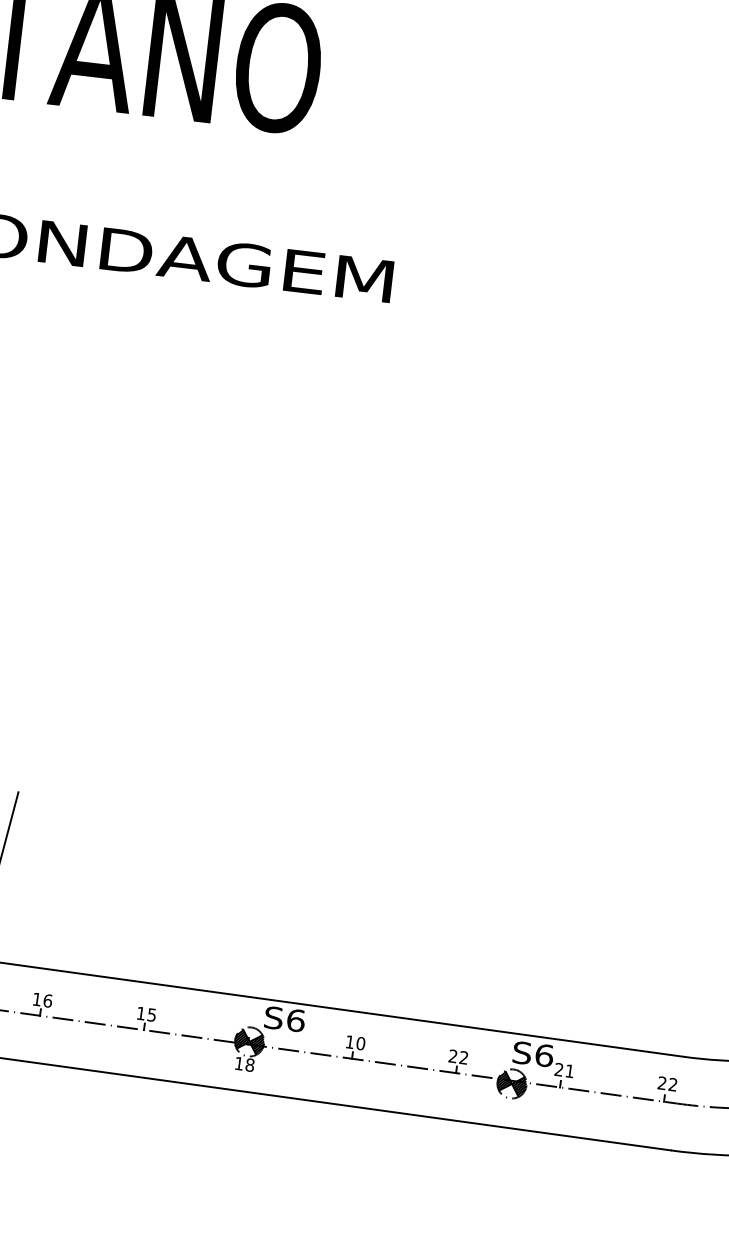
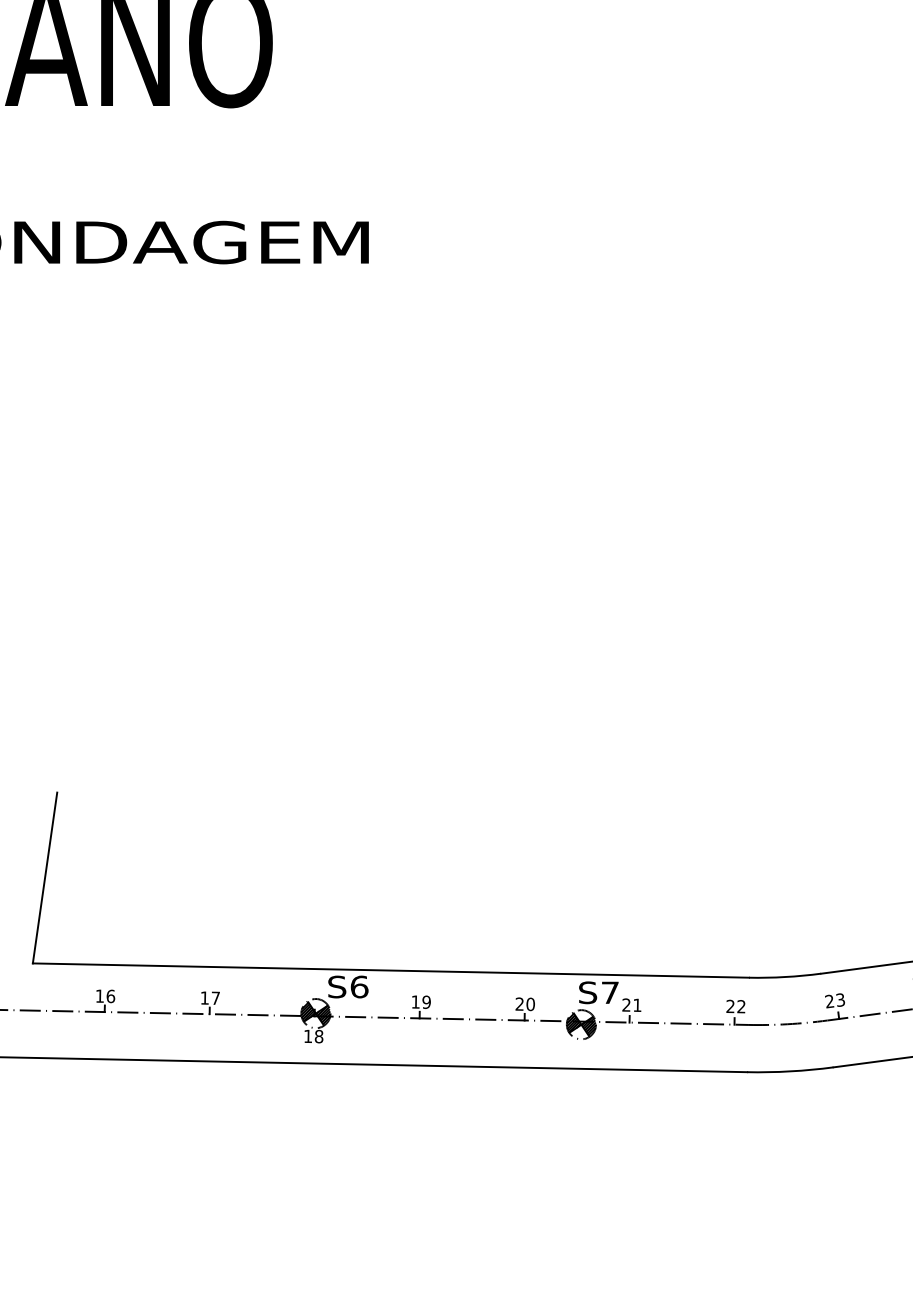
text: (151, 1015) -> (215, 998), 15 -> 17
text: (360, 1042) -> (426, 1001), 10 -> 19
text: (544, 1055) -> (610, 992), S6 -> S7
text: (463, 1057) -> (530, 1004), 22 -> 20

